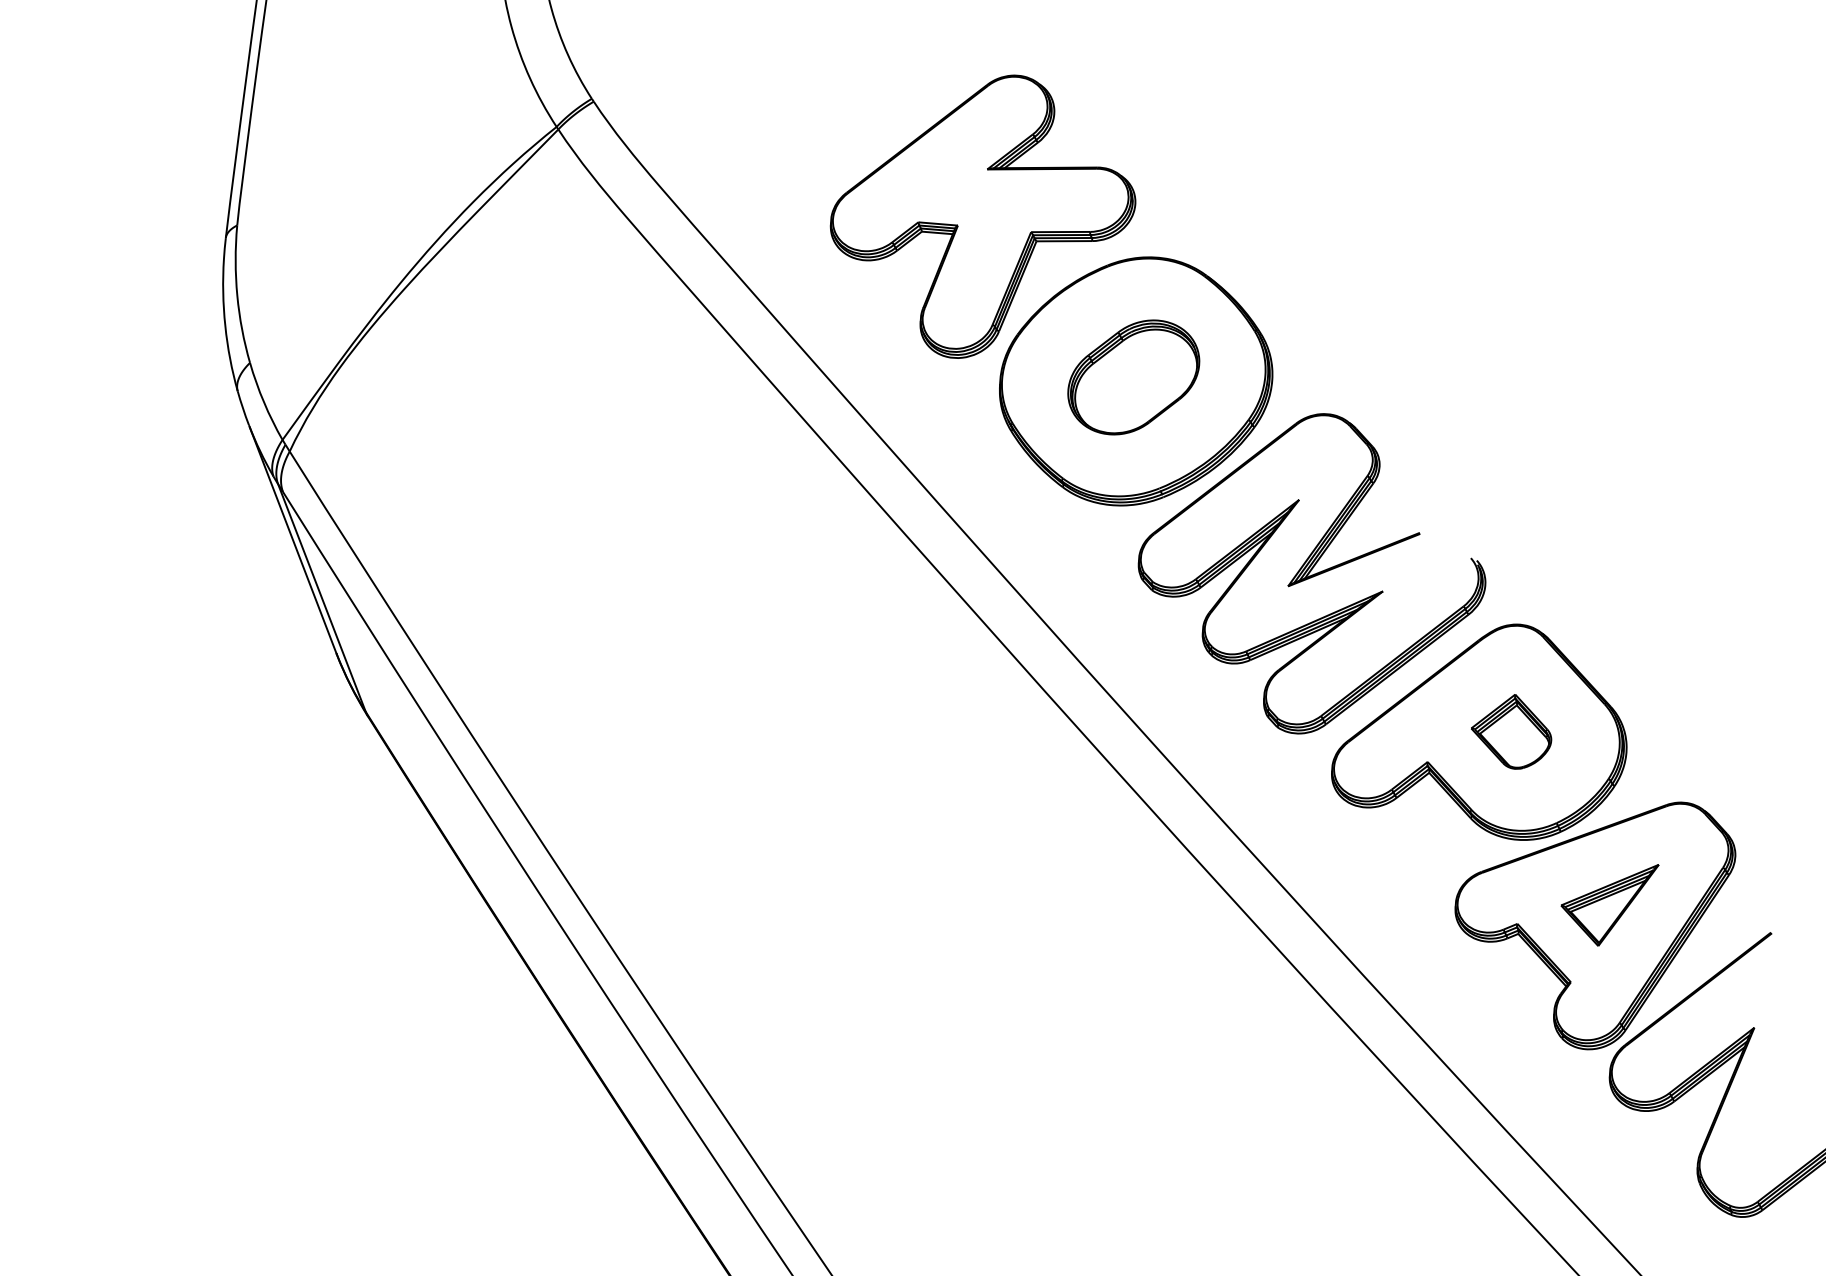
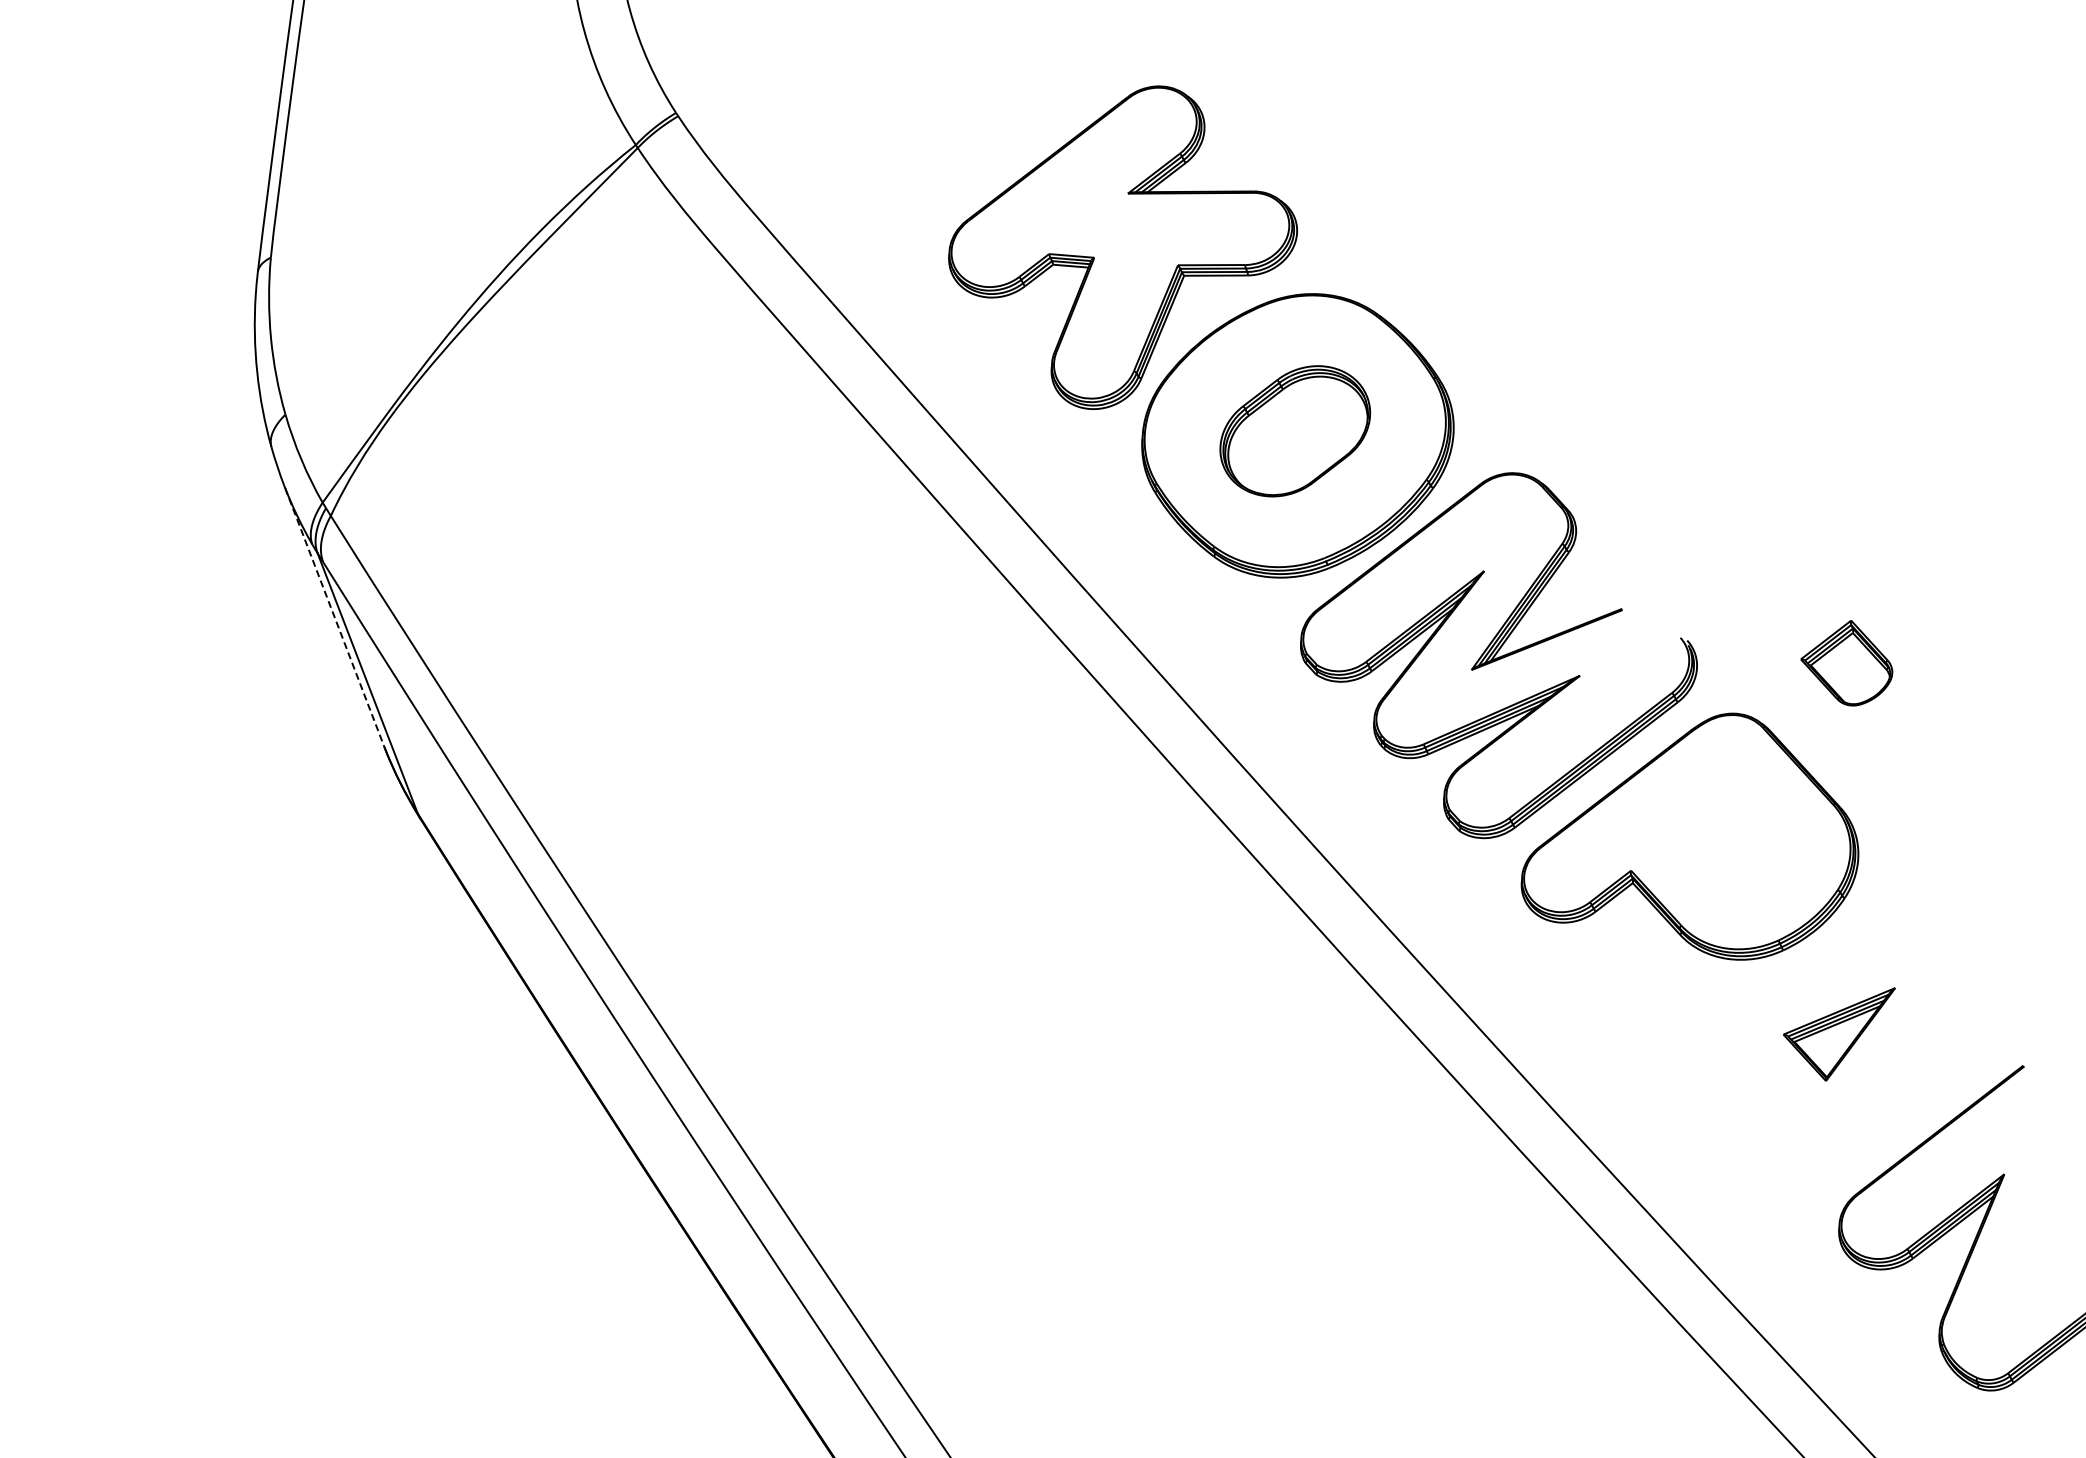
line: (292, 540) -> (334, 617), solid -> dashed
part: (1511, 732) -> (1846, 663), moved
part: (1595, 925) -> (1822, 1057), removed

